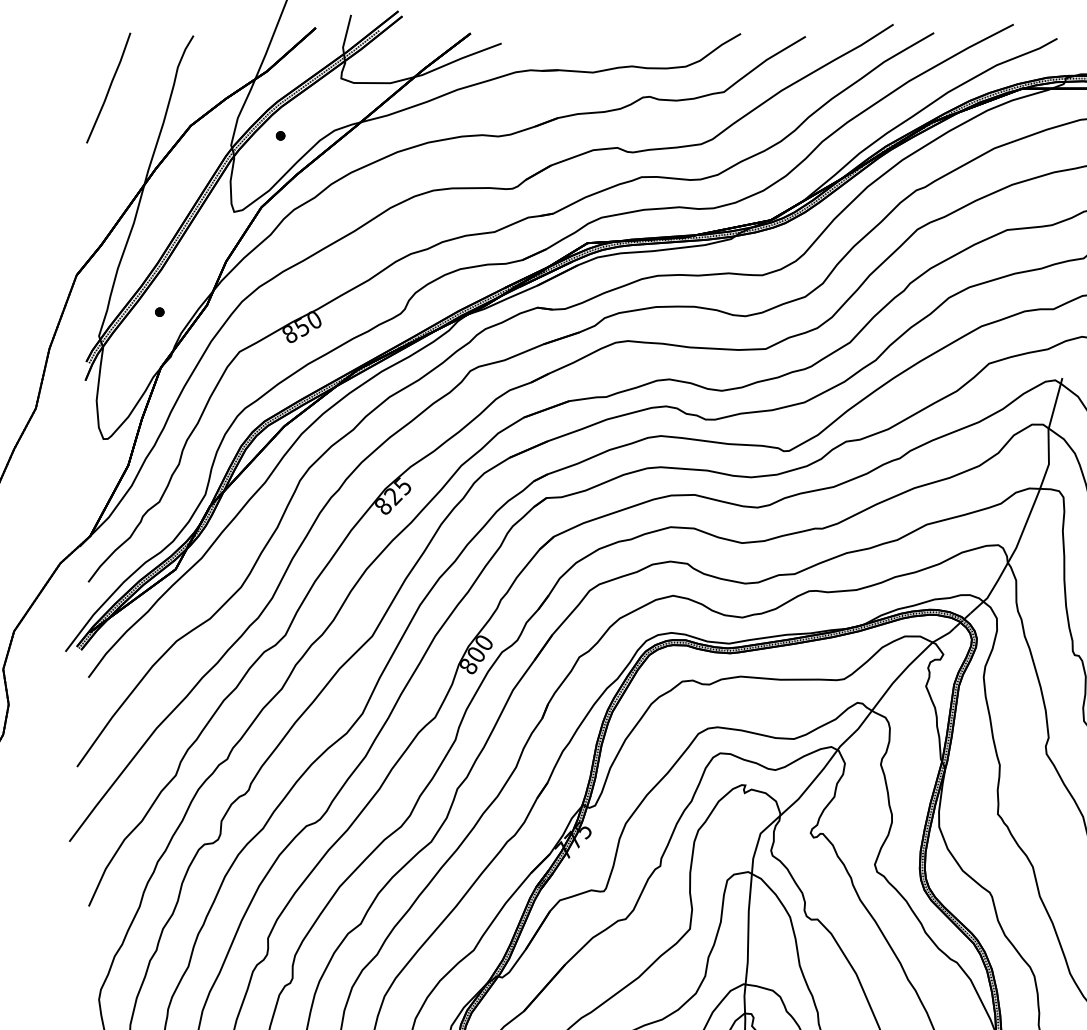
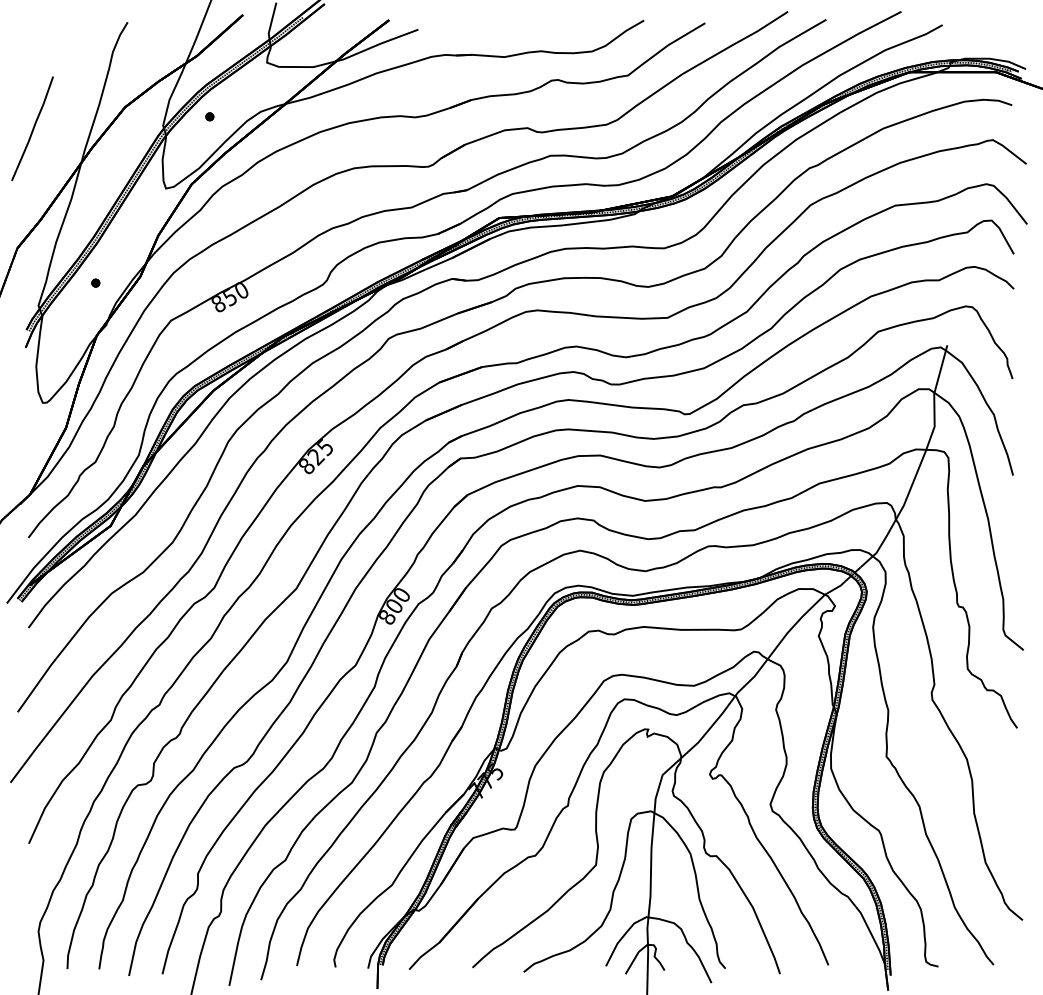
line: (108, 87) -> (32, 128), moved

